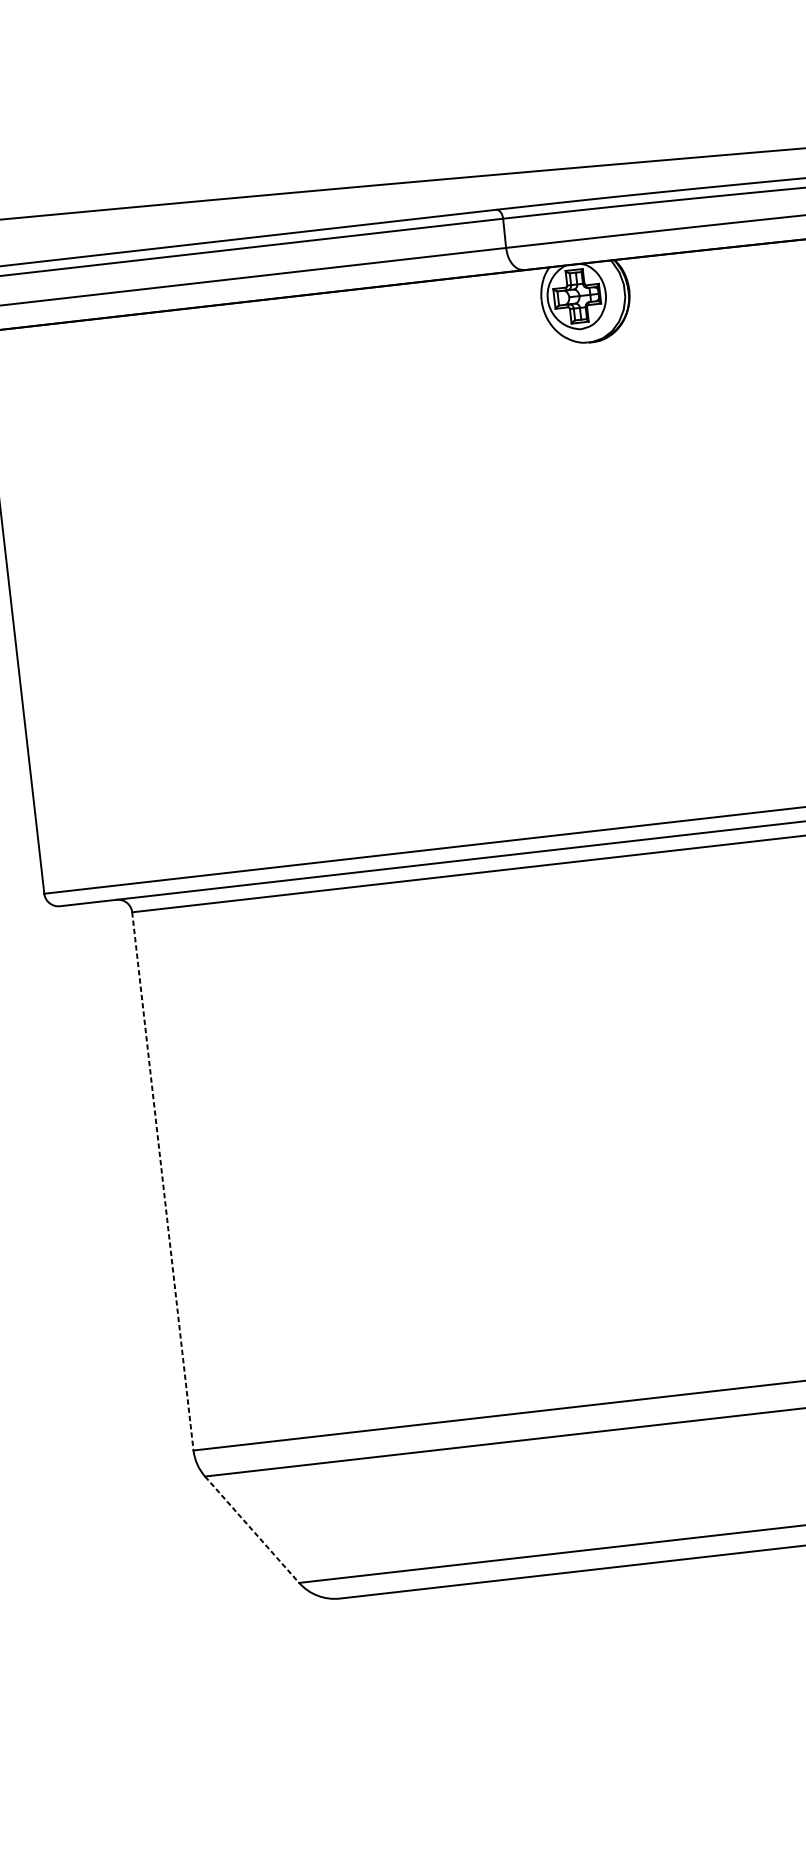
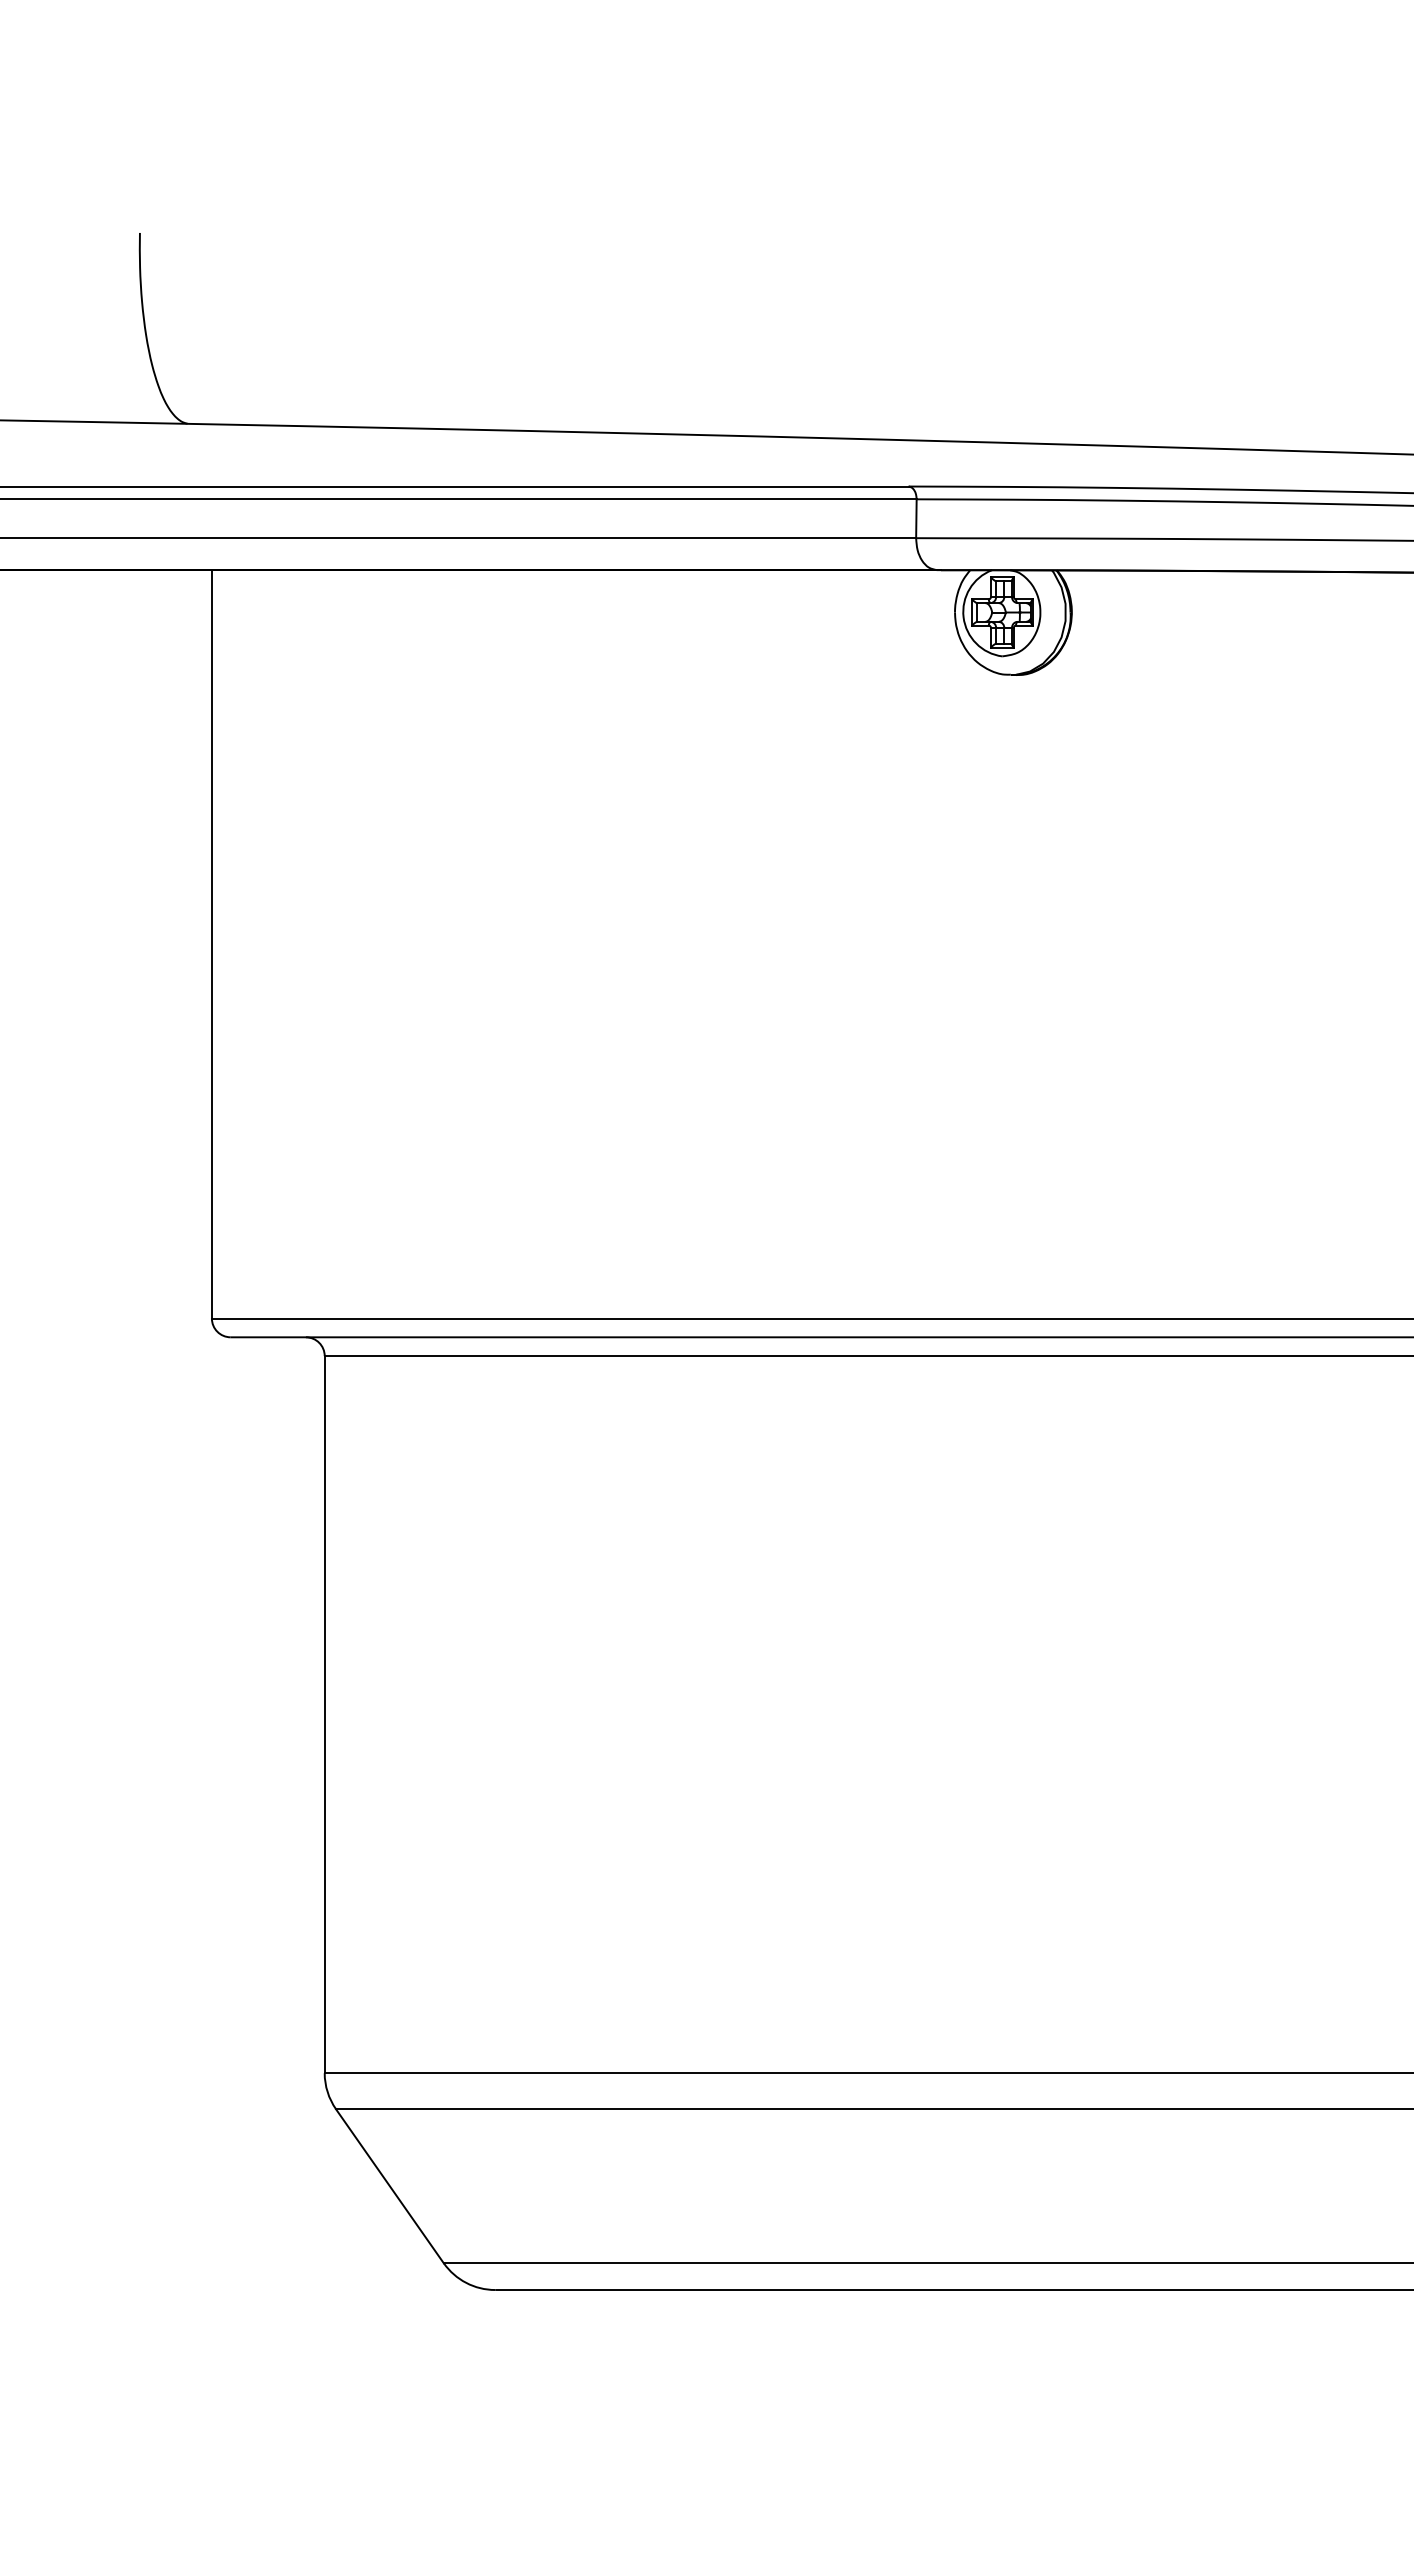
line: (162, 1181) -> (324, 1714), dashed -> solid
line: (252, 1529) -> (390, 2186), dashed -> solid

